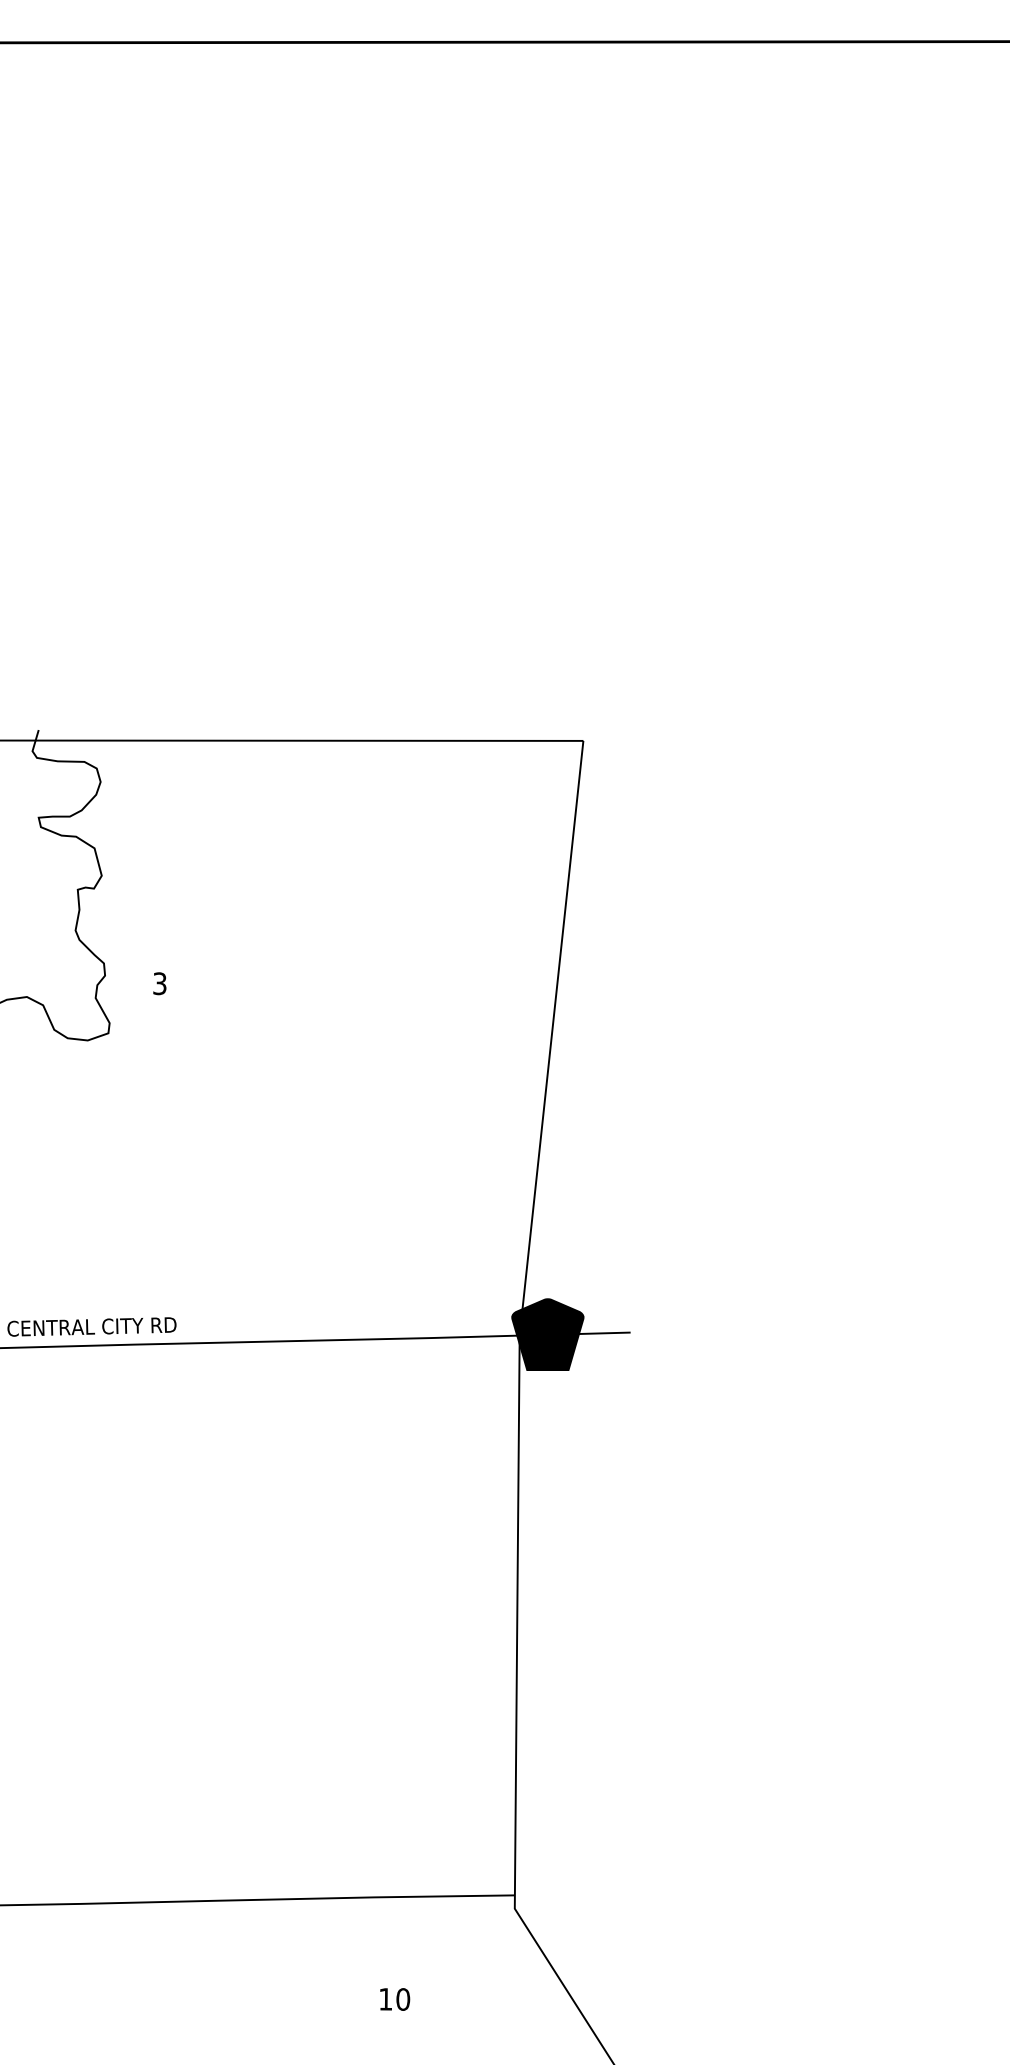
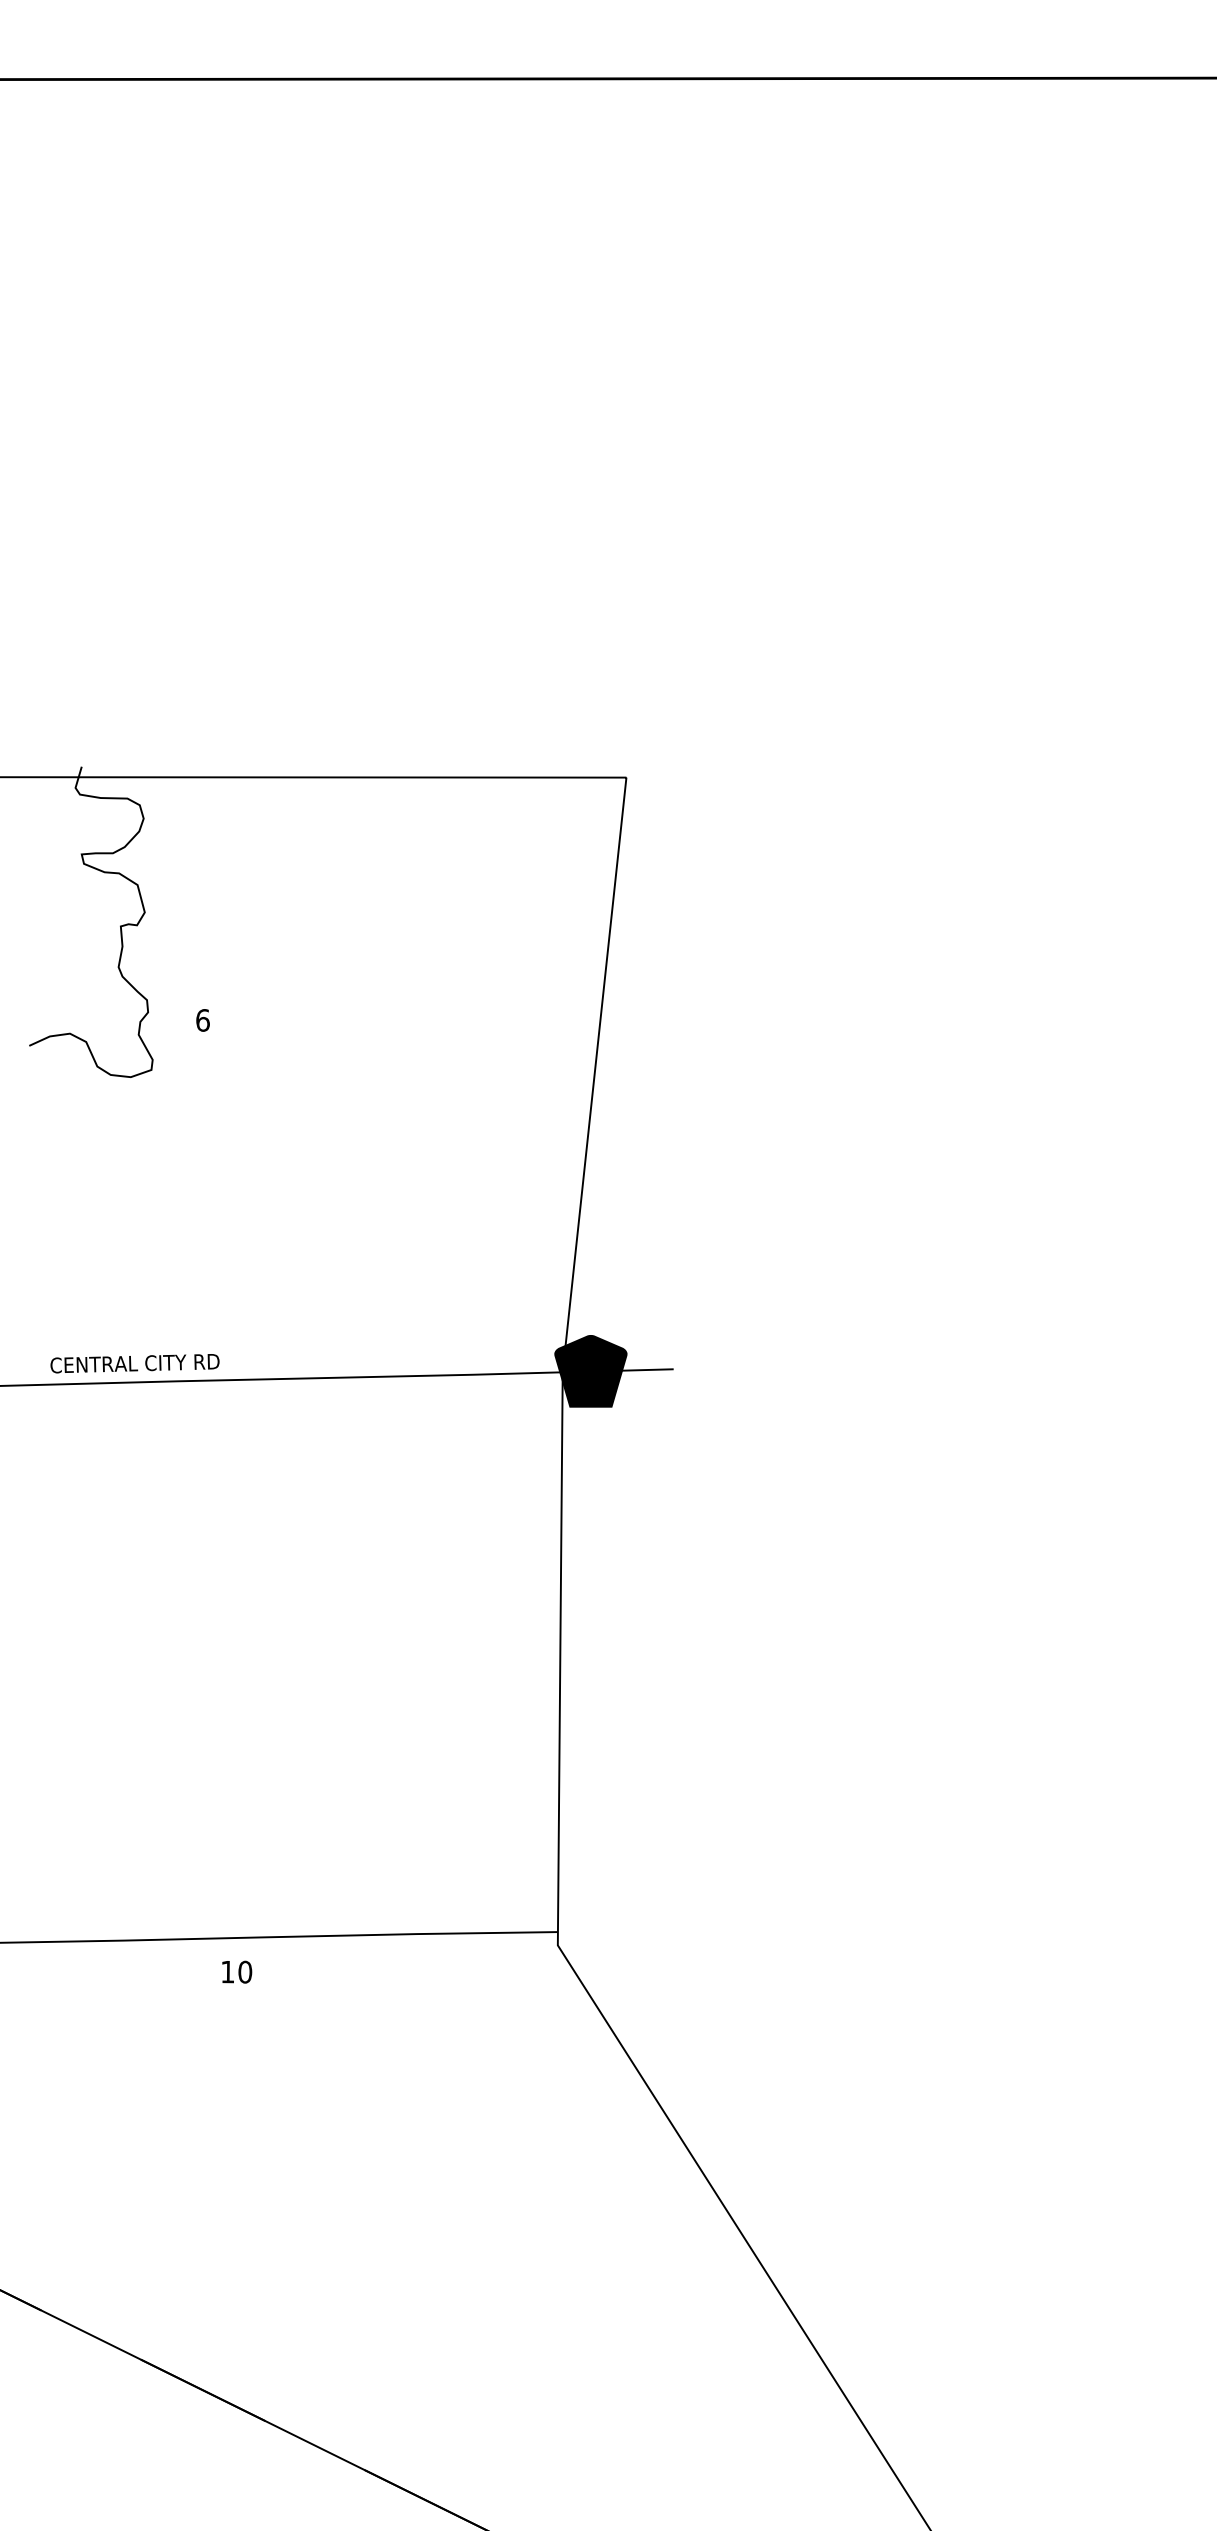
text: (159, 983) -> (202, 1020), 3 -> 6
text: (395, 1998) -> (237, 1971), moved

